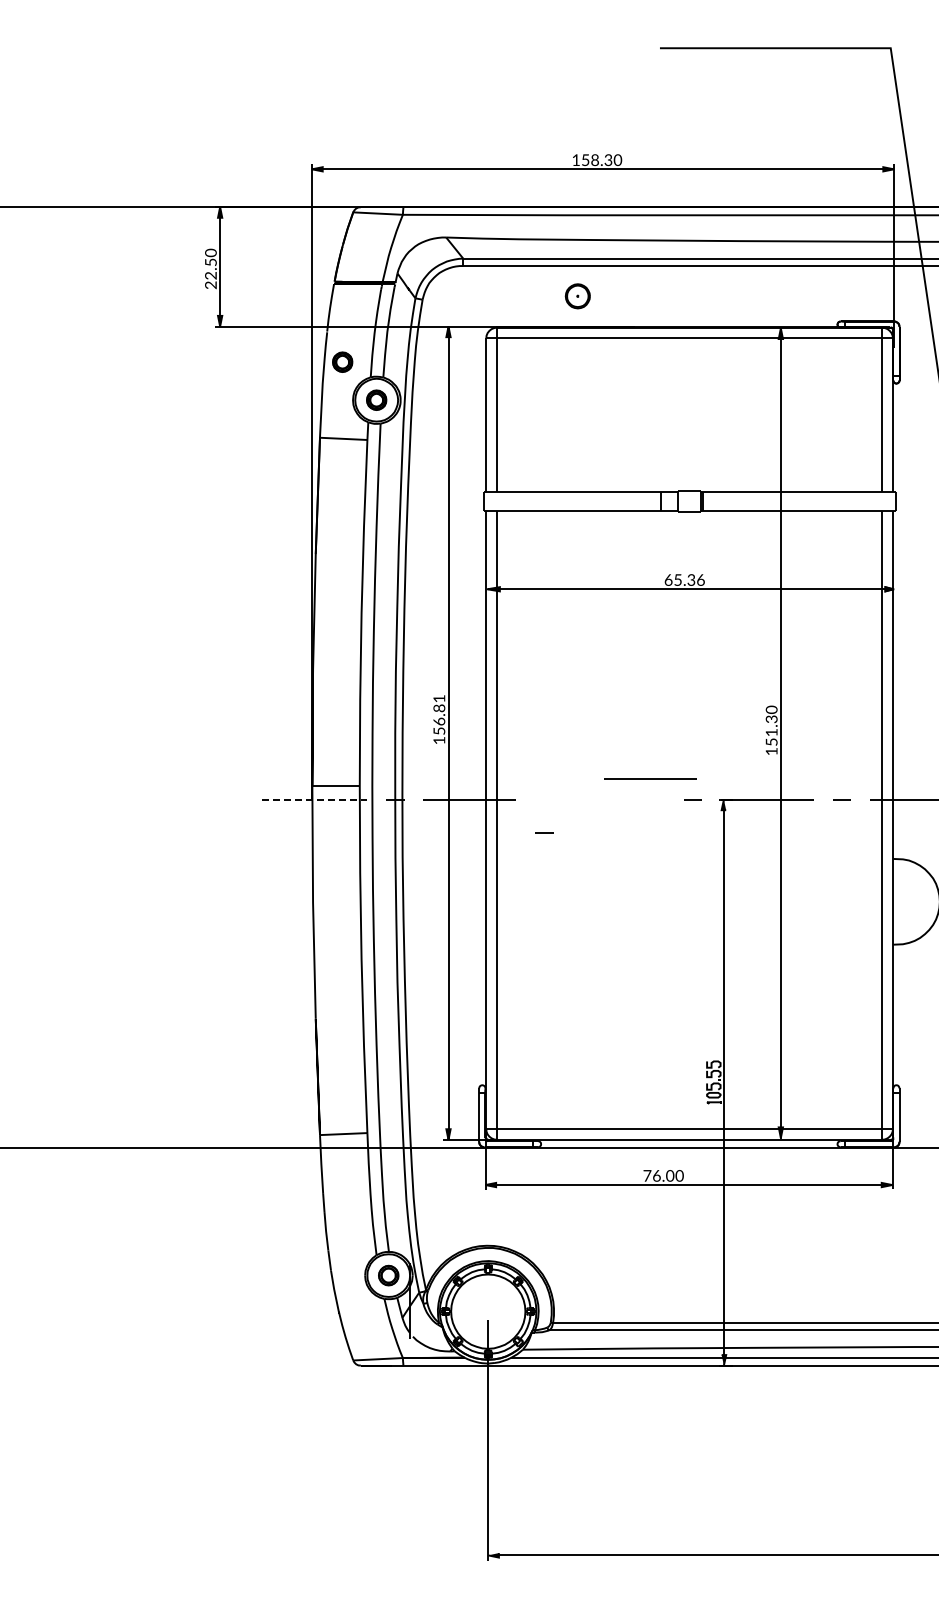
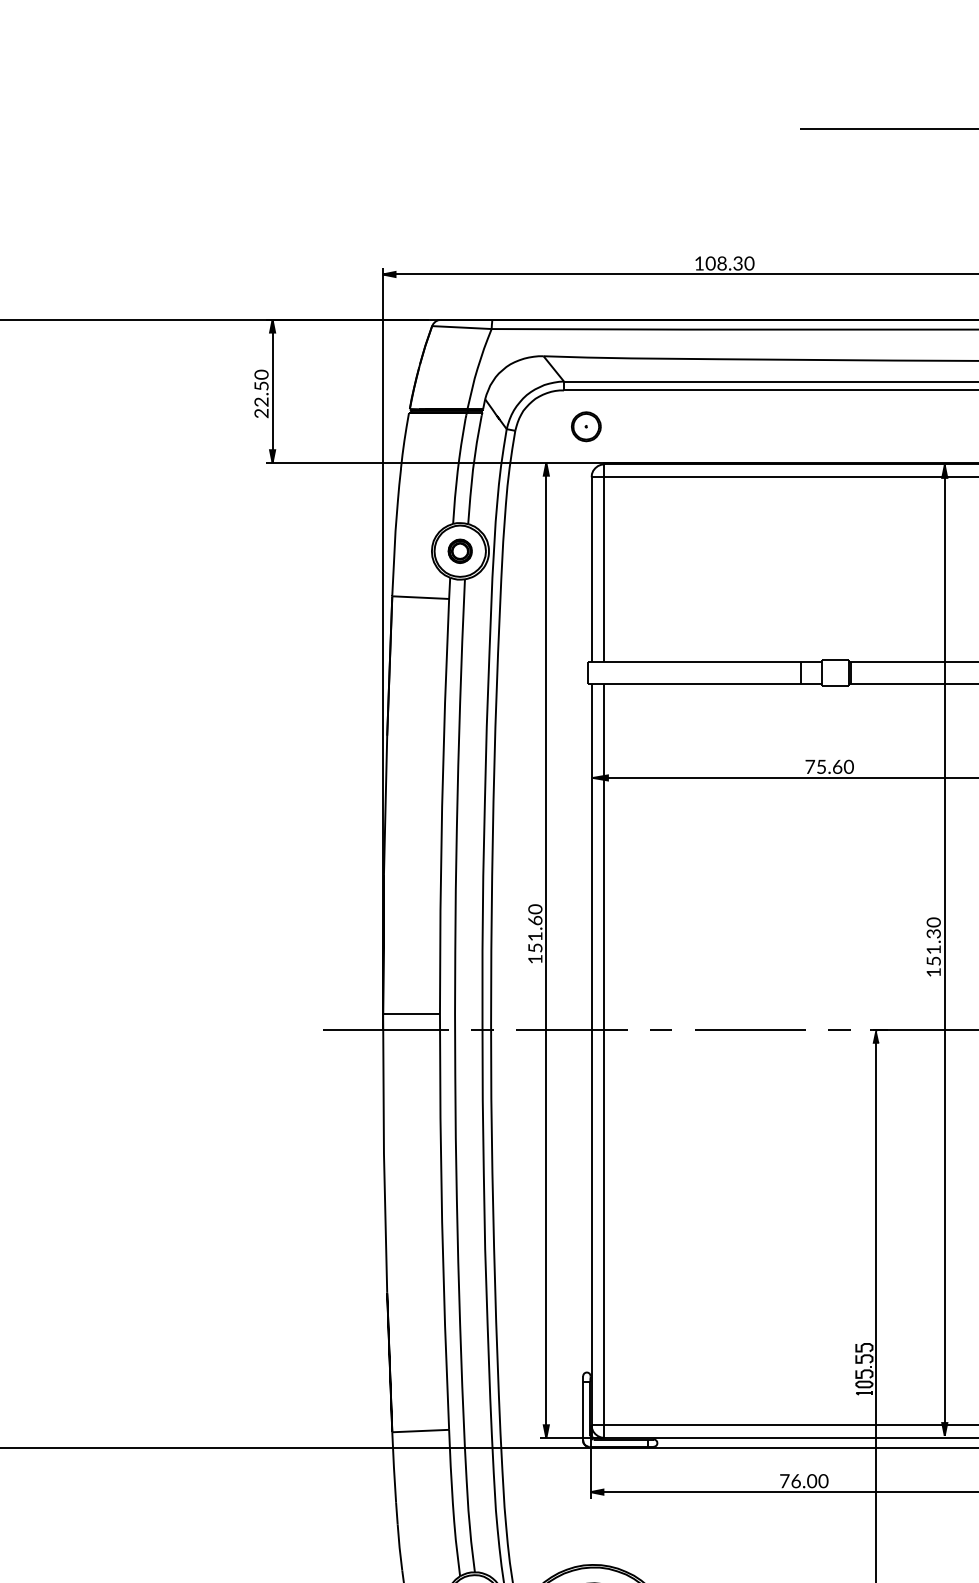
text: (585, 159) -> (710, 262), 158.30 -> 108.30
part: (577, 296) -> (585, 426), moved
part: (342, 361) -> (419, 504), removed
text: (684, 579) -> (829, 766), 65.36 -> 75.60
text: (439, 709) -> (535, 922), 156.81 -> 151.60
line: (650, 778) -> (750, 1029), moved
line: (314, 799) -> (385, 1029), dashed -> solid
line: (544, 832) -> (661, 1029), moved

